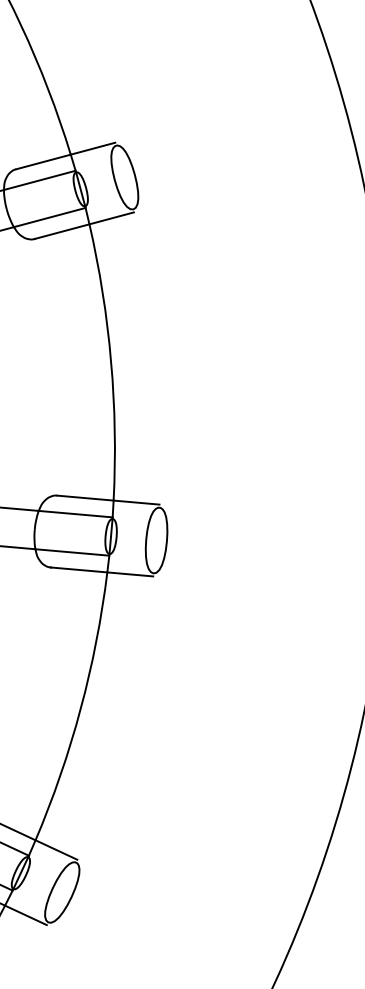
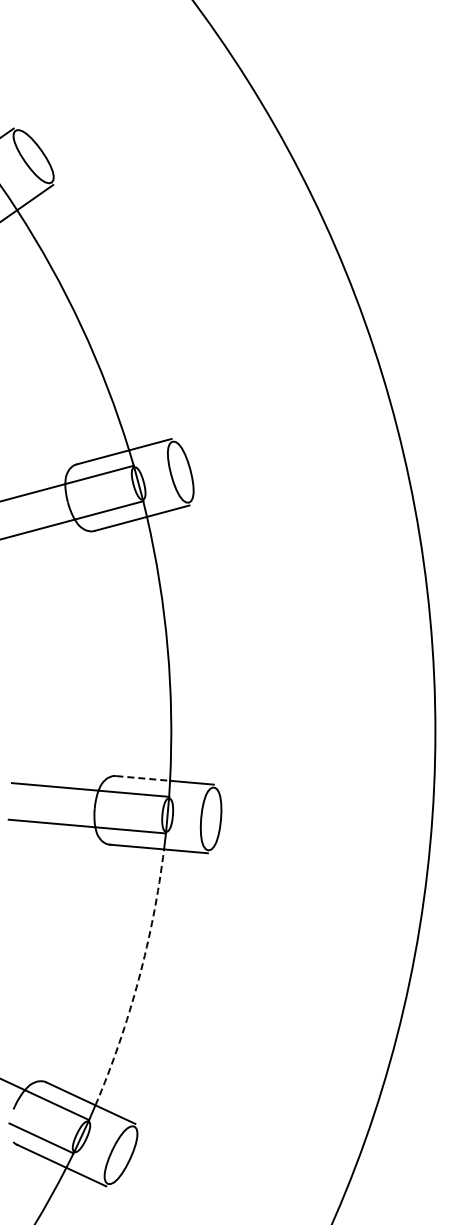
line: (85, 498) -> (143, 778), solid -> dashed
arc: (80, 708) -> (138, 979), solid -> dashed

